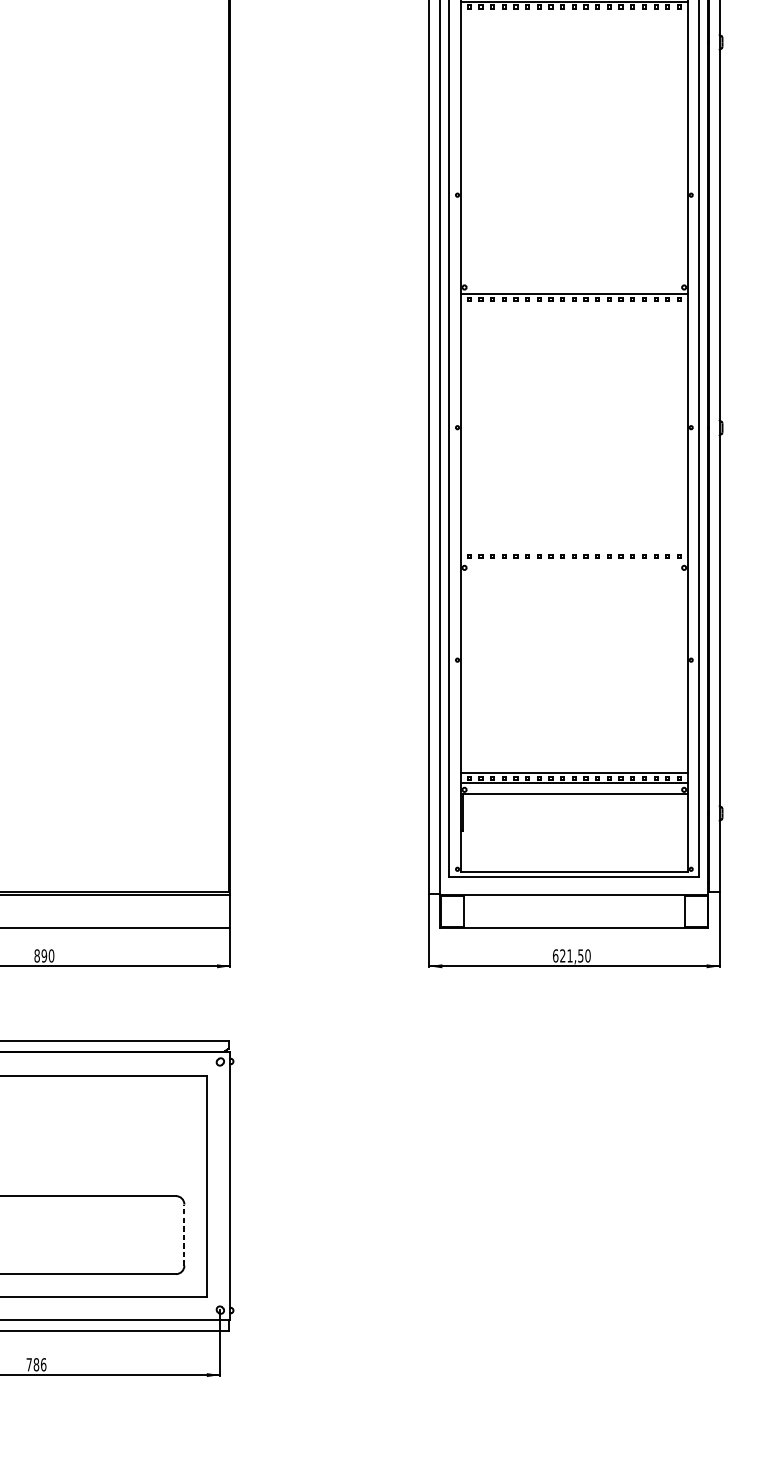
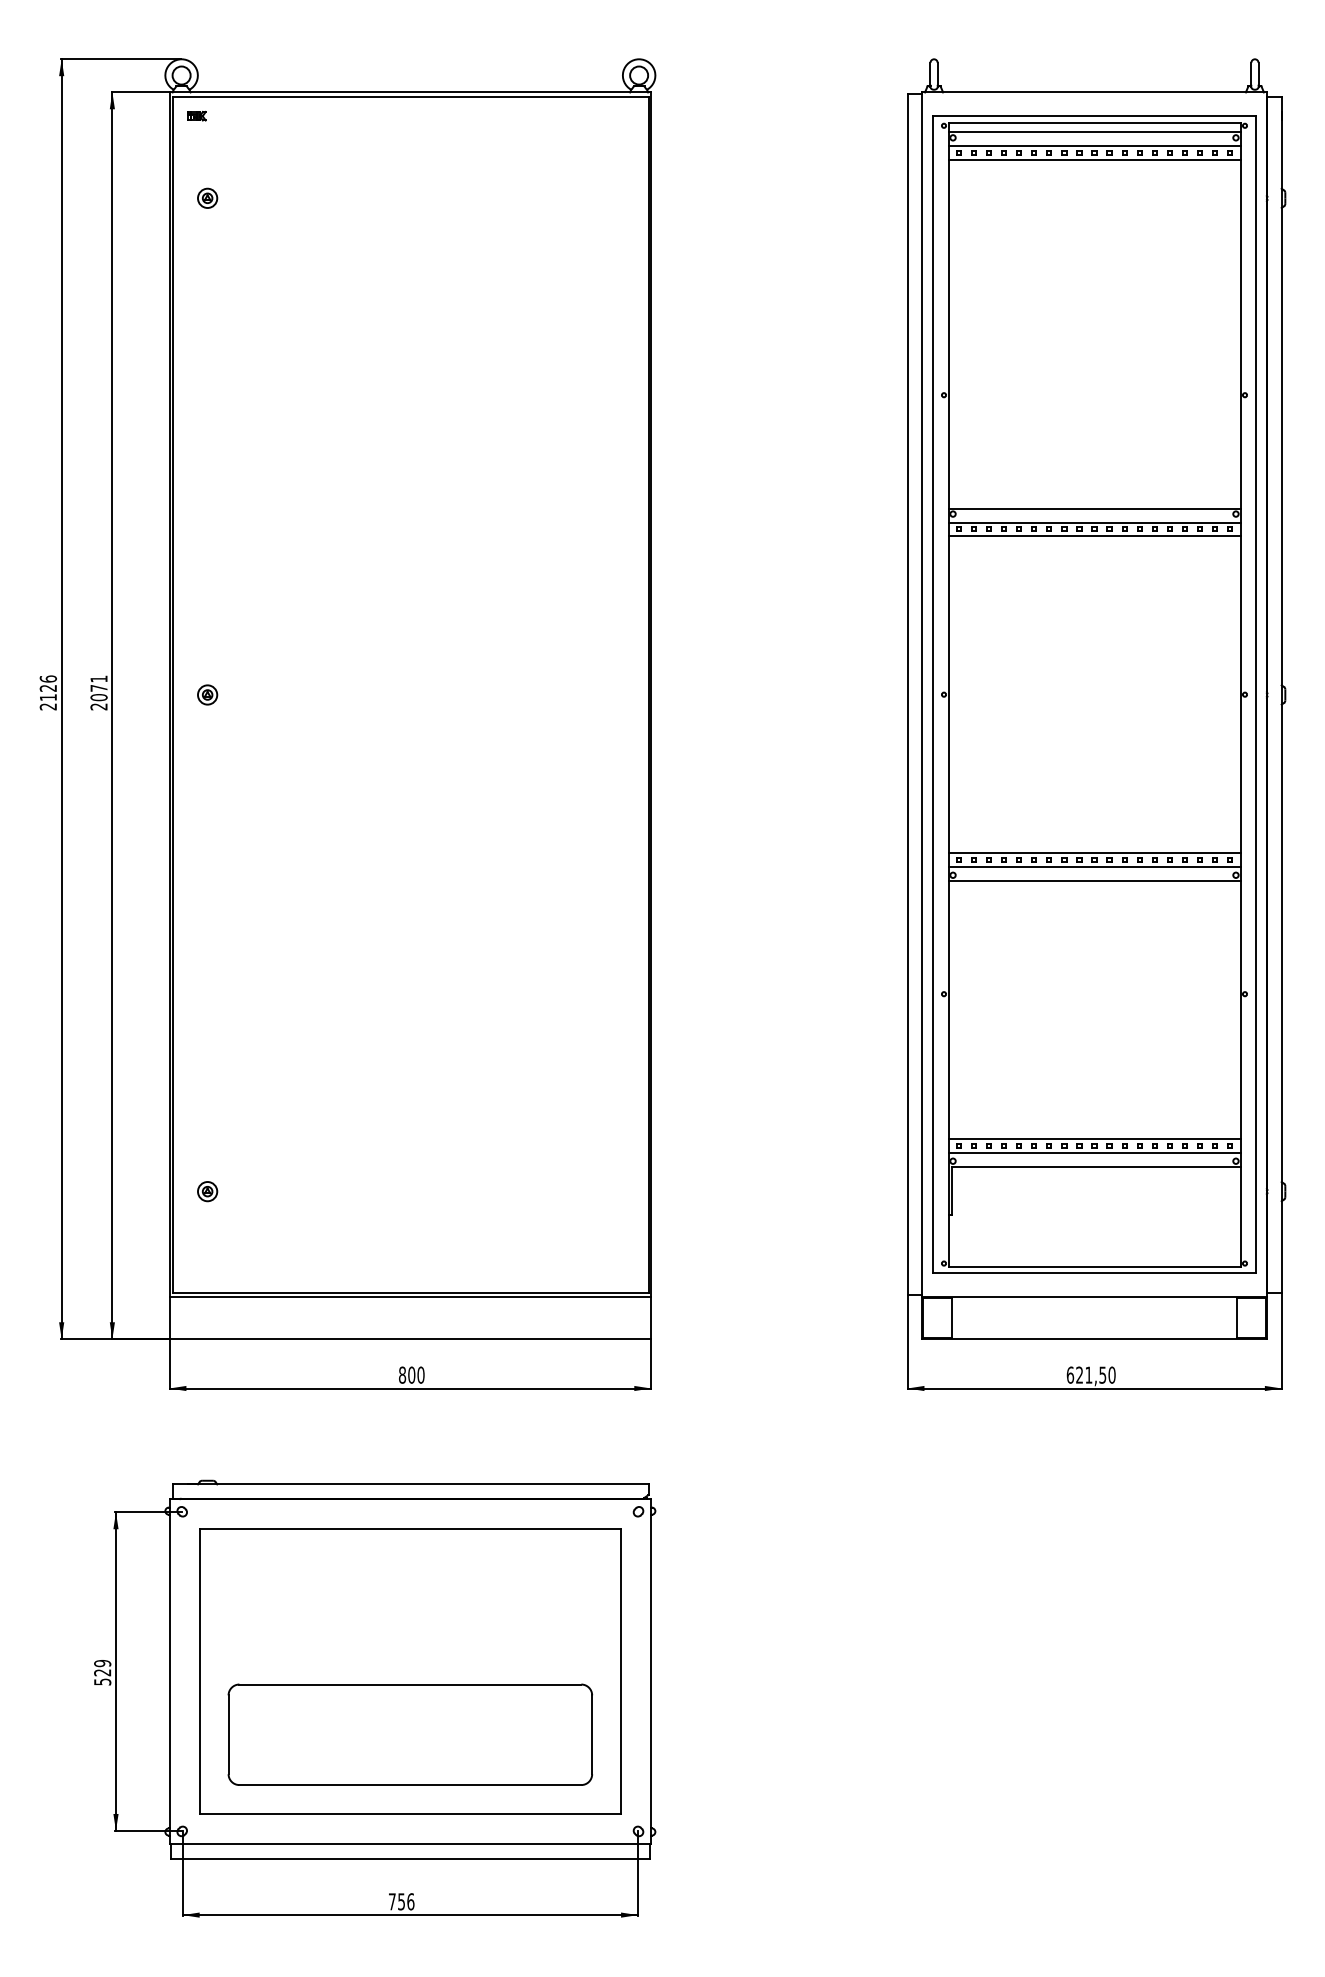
line: (574, 12) -> (1094, 160), added
line: (574, 283) -> (1094, 508), added
line: (574, 304) -> (1094, 536), added
line: (574, 550) -> (1094, 853), added
line: (574, 561) -> (1094, 866), added
line: (574, 571) -> (1094, 880), added
text: (44, 955) -> (411, 1374), 890 -> 800
line: (184, 1234) -> (592, 1734), dashed -> solid
text: (36, 1364) -> (401, 1901), 786 -> 756

